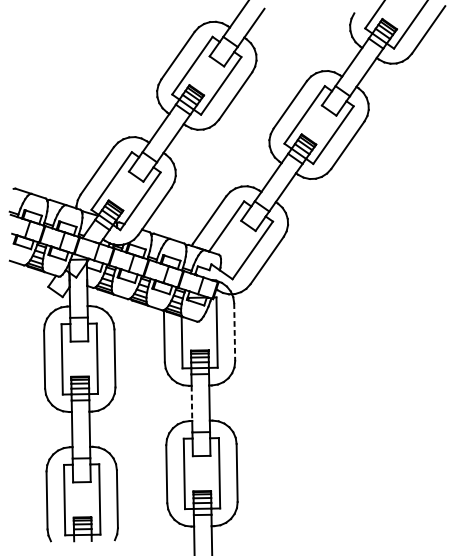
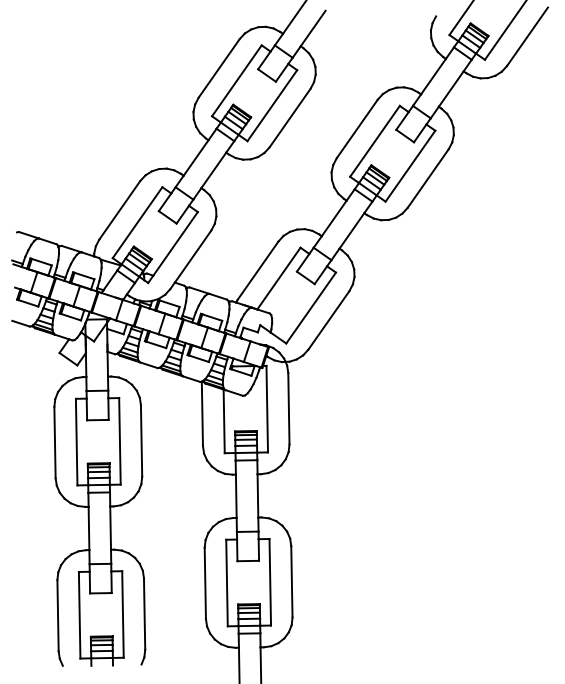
line: (234, 332) -> (288, 408), dashed -> solid
line: (192, 403) -> (236, 496), dashed -> solid

